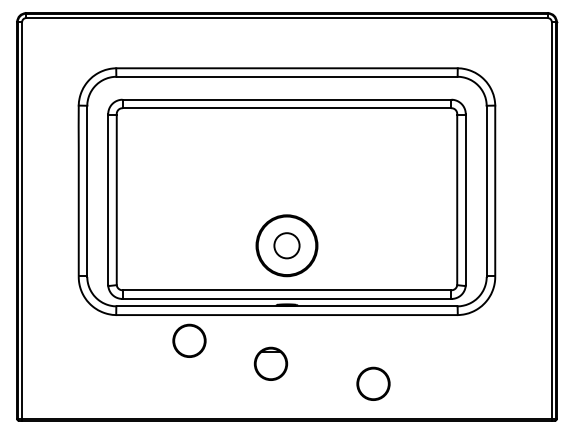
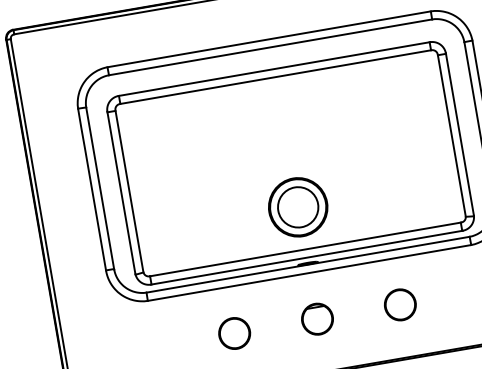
circle: (287, 245) -> (298, 207), size x1.67
circle: (189, 340) -> (234, 333), moved
part: (270, 363) -> (316, 318), moved
circle: (373, 383) -> (400, 304), moved

